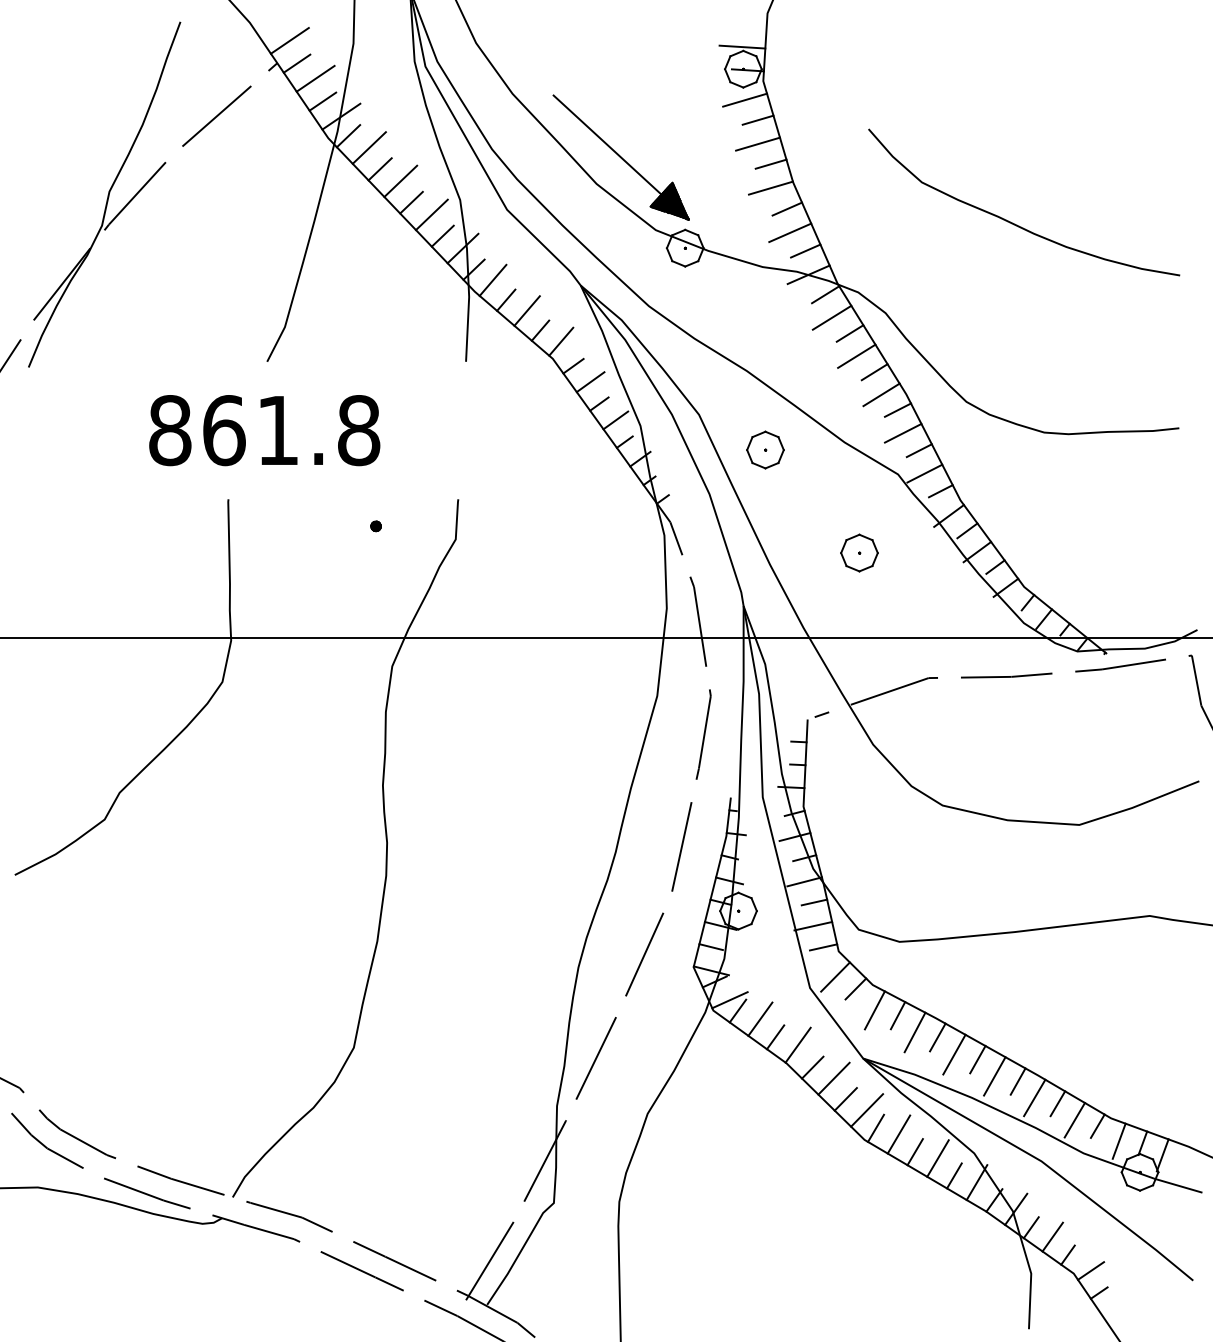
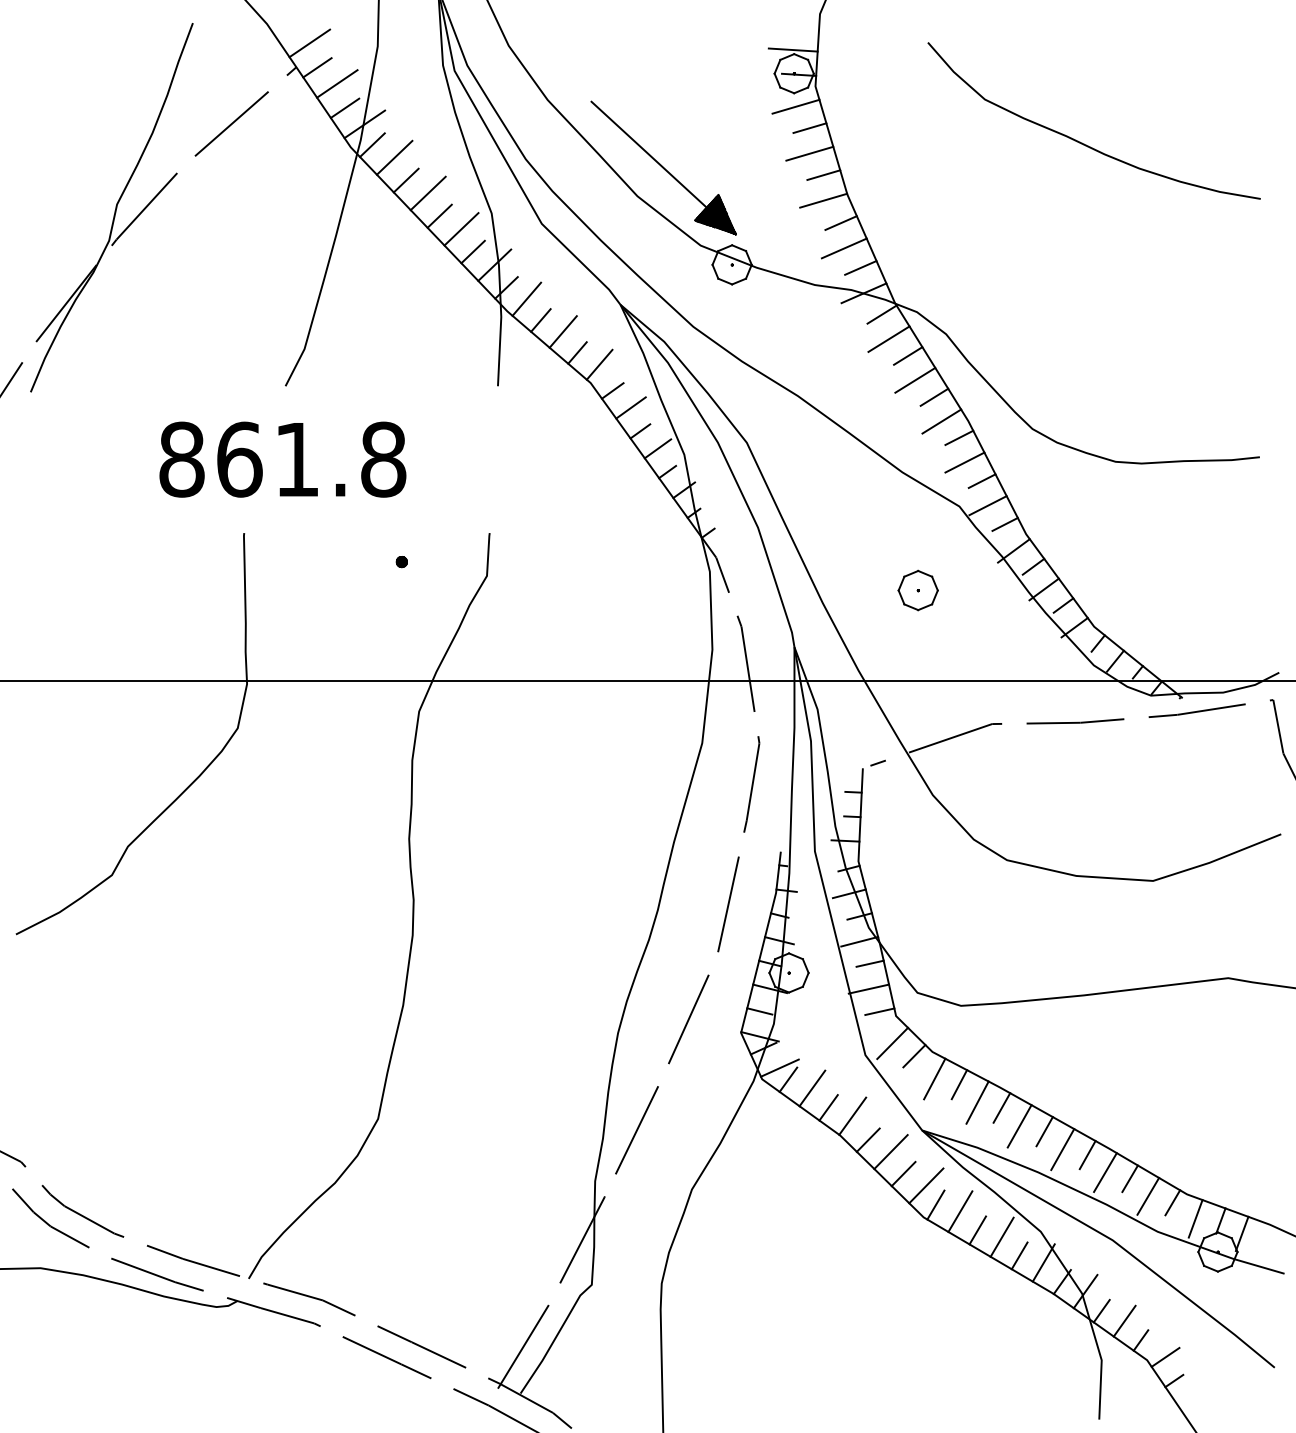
curve: (1017, 224) -> (1087, 144), moved
part: (765, 449) -> (817, 479), removed

